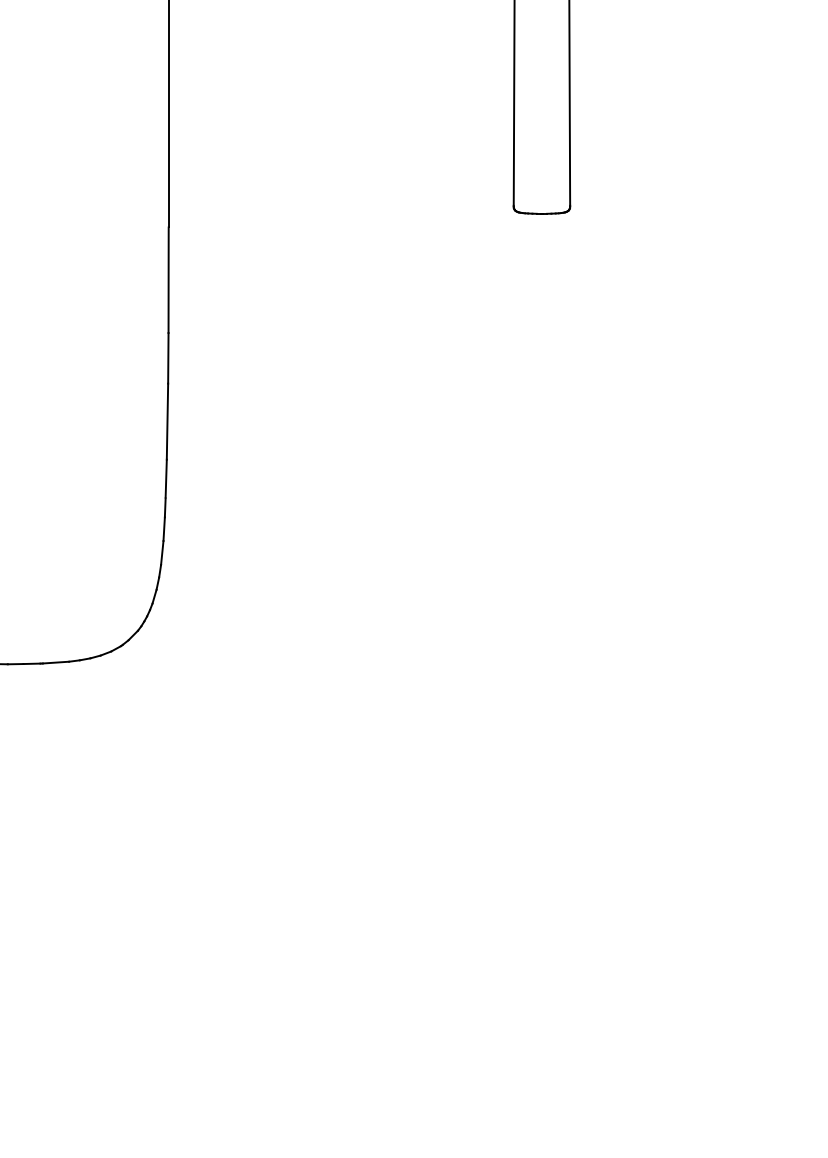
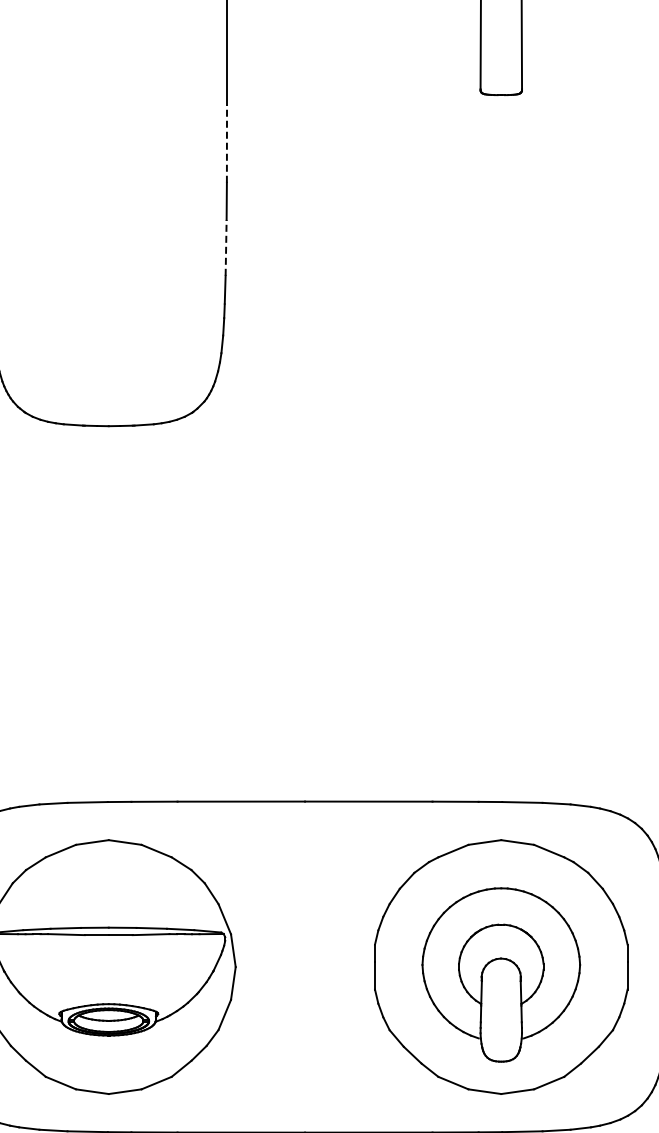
line: (167, 279) -> (226, 143), solid -> dashed
line: (167, 421) -> (226, 247), solid -> dashed

